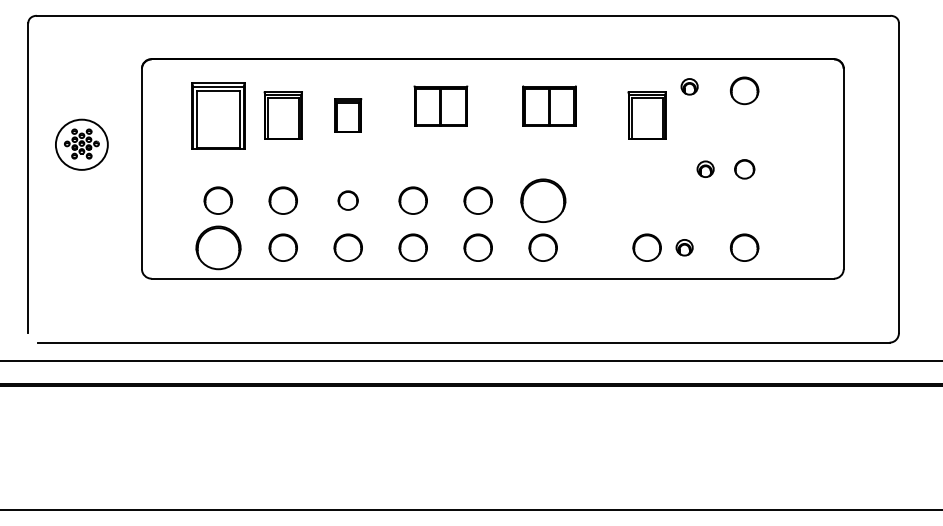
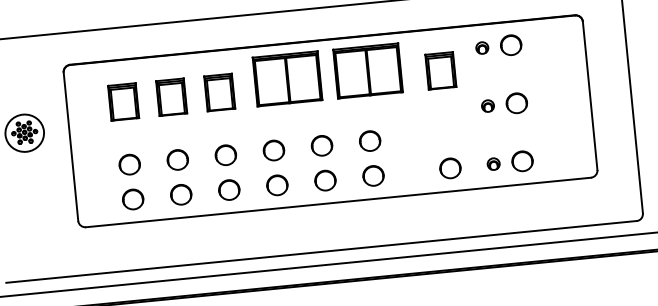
part: (689, 86) -> (482, 47), moved
part: (440, 105) -> (287, 78), size x1.67
part: (549, 105) -> (367, 70), size x1.67
part: (217, 115) -> (122, 101), size x0.71
part: (347, 115) -> (219, 92), size x1.43
part: (744, 169) -> (516, 103), size x1.43
part: (347, 200) -> (225, 155), size x1.43
part: (542, 200) -> (369, 141), size x0.62
part: (217, 247) -> (132, 199), size x0.62
part: (684, 247) -> (493, 163), moved

